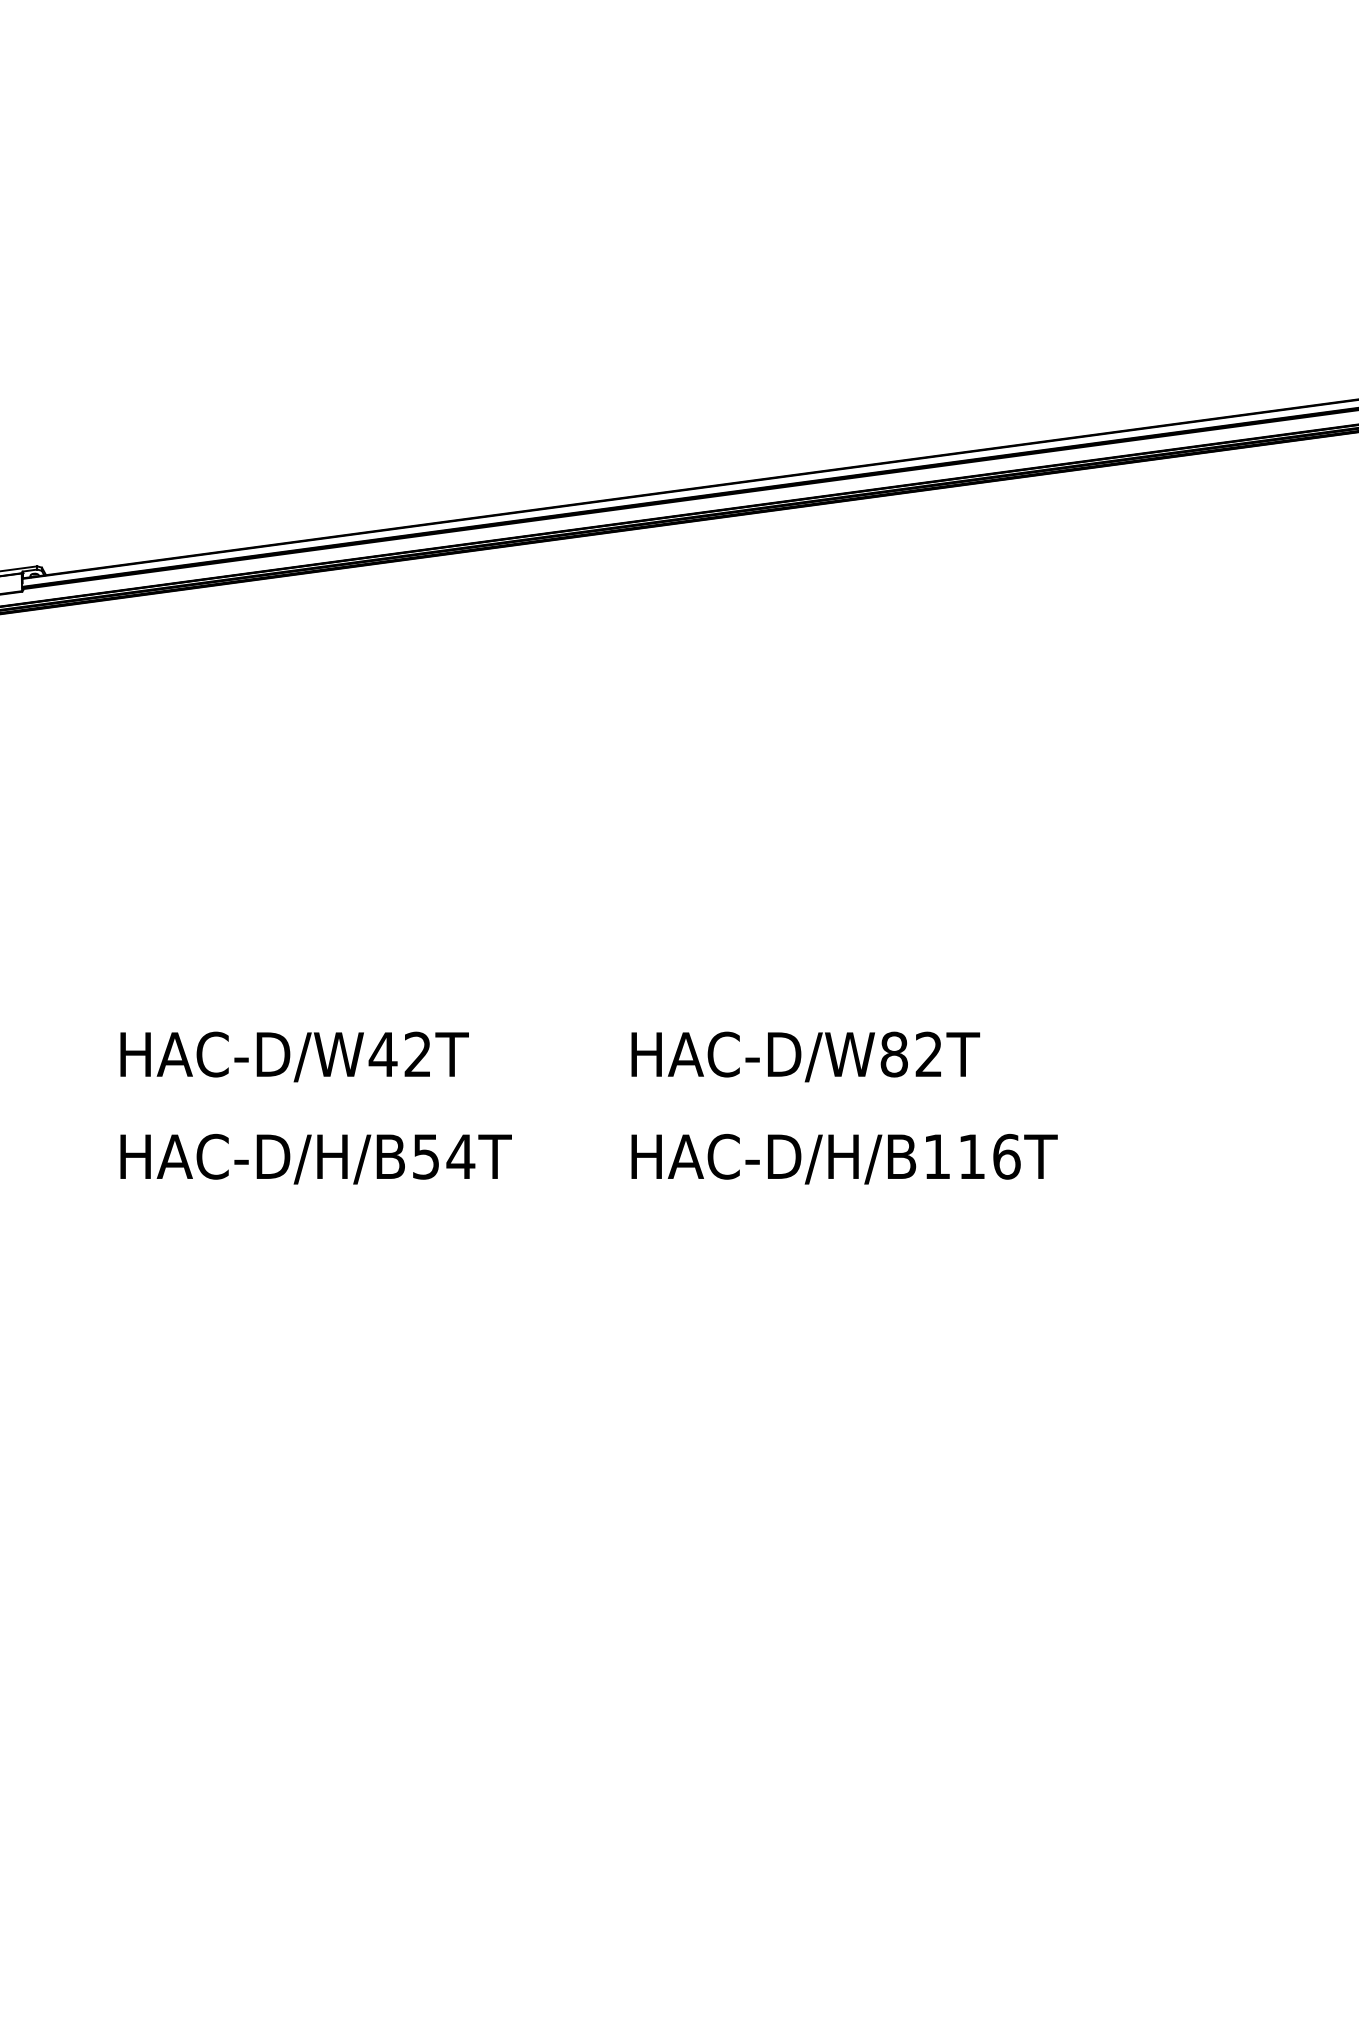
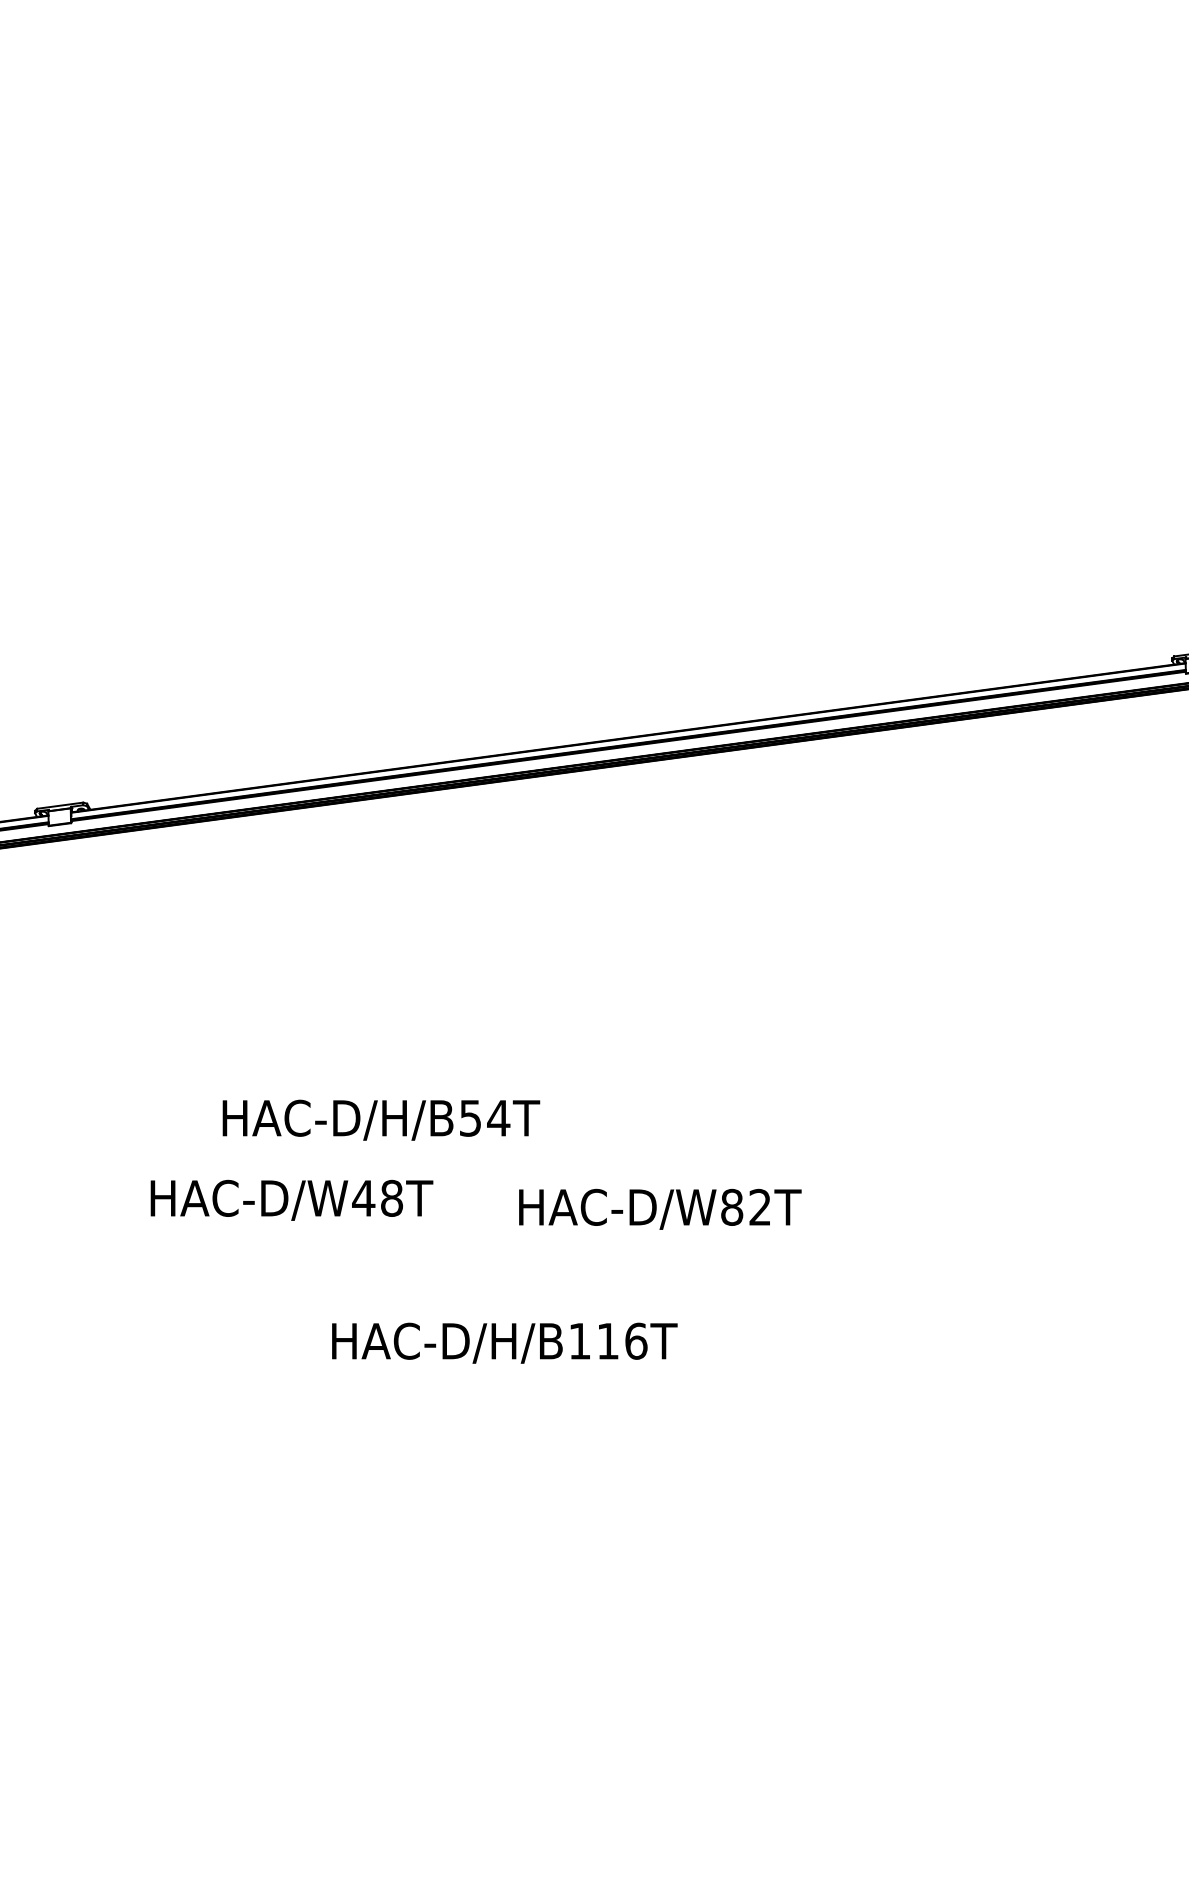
text: (418, 1053) -> (392, 1197), HAC-D/W42T -> HAC-D/W48T
text: (805, 1055) -> (660, 1208), moved
text: (316, 1158) -> (381, 1119), moved
text: (844, 1158) -> (504, 1342), moved

